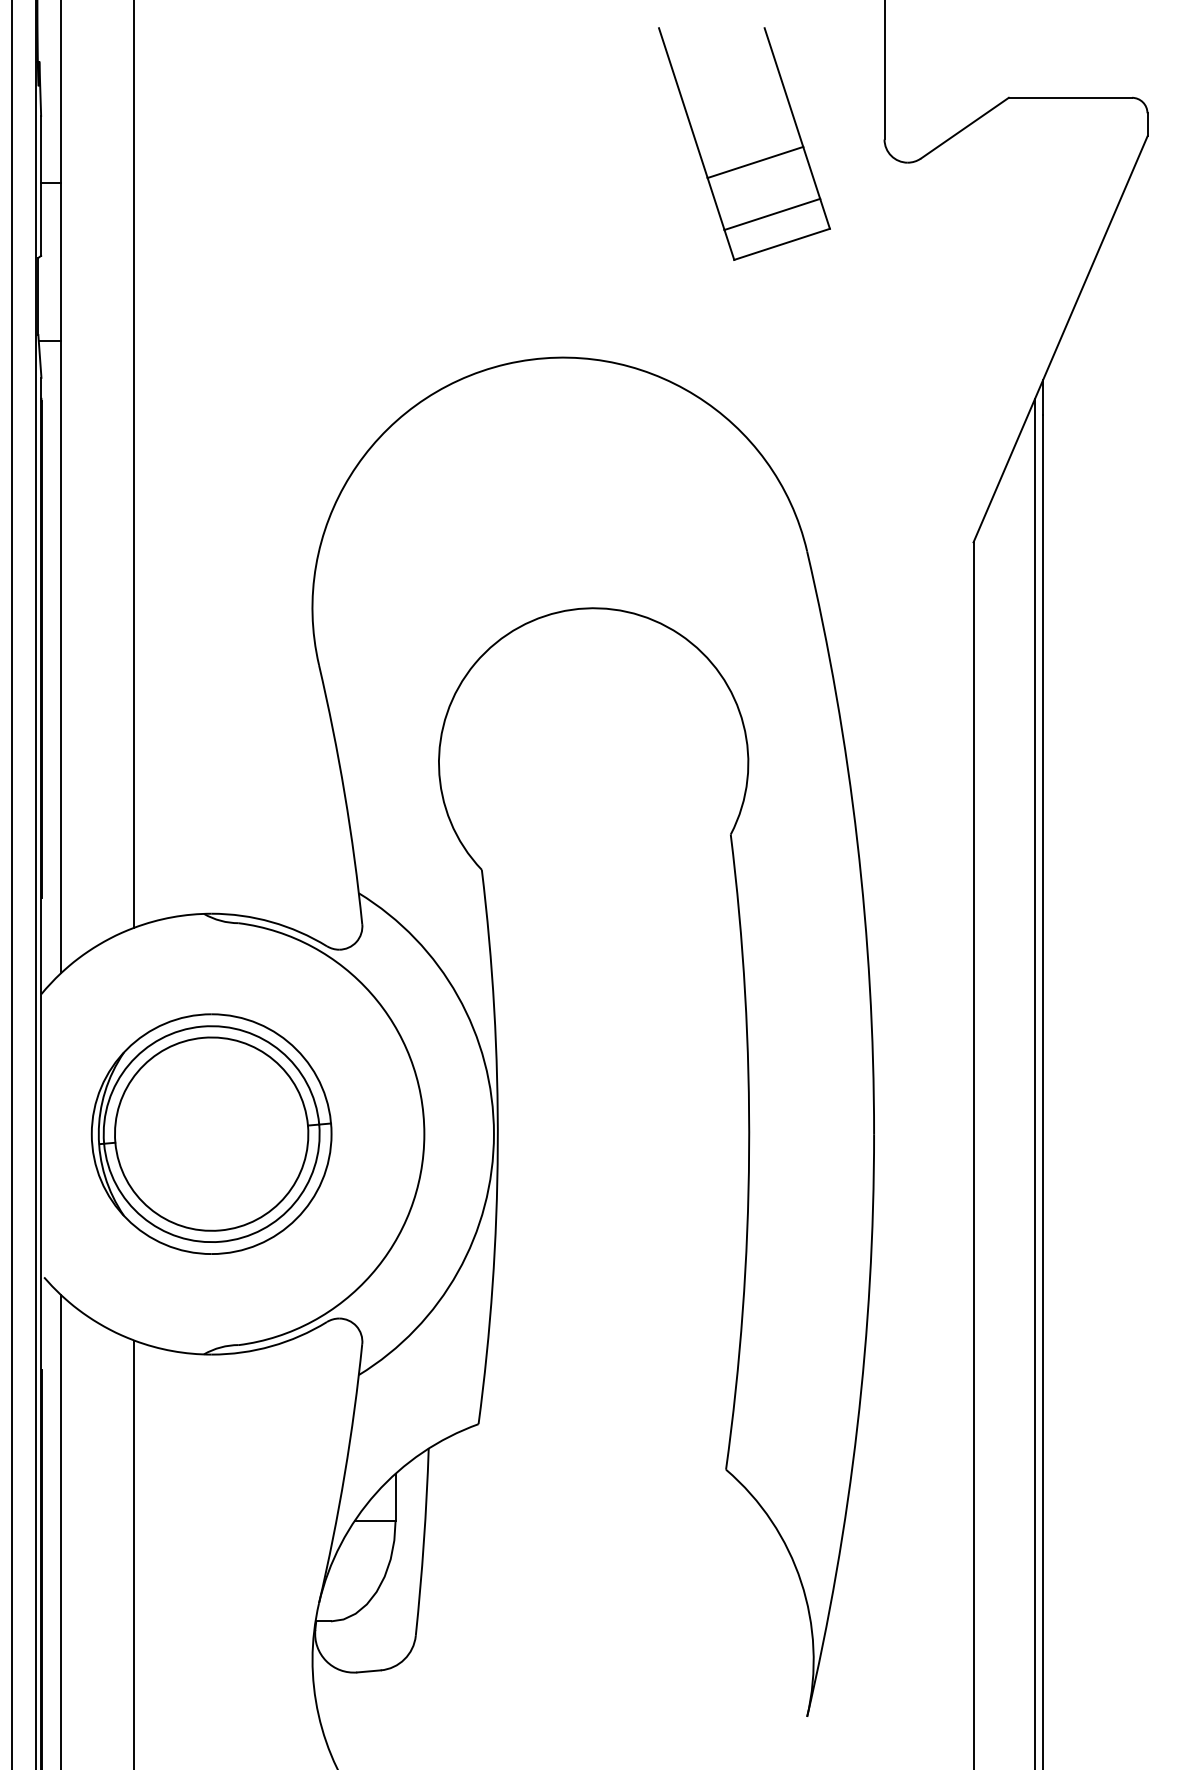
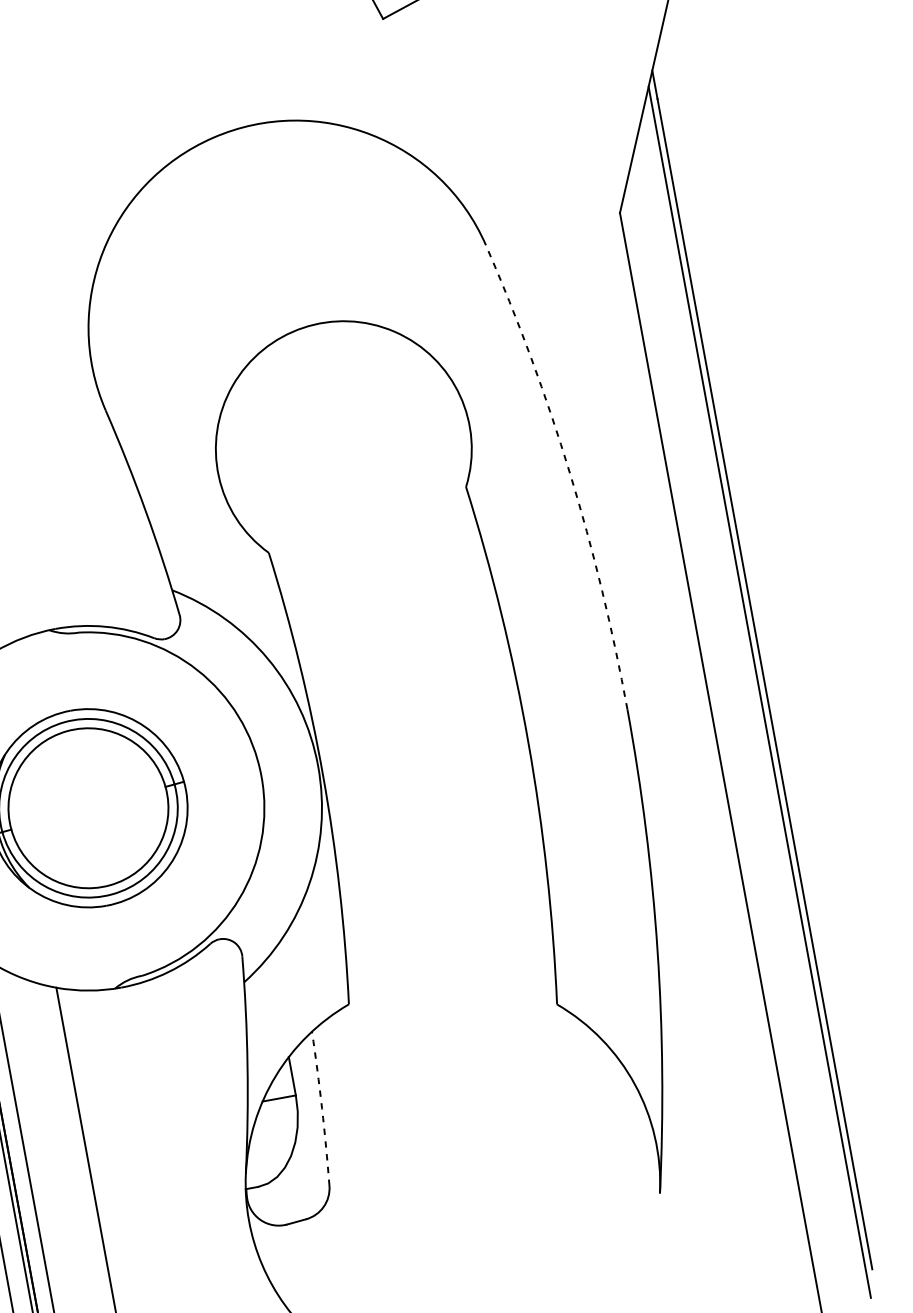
arc: (857, 840) -> (570, 472), solid -> dashed
arc: (423, 1542) -> (321, 1108), solid -> dashed

